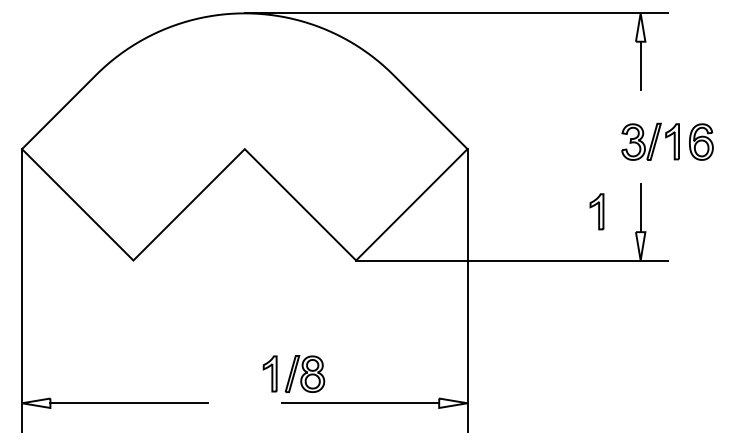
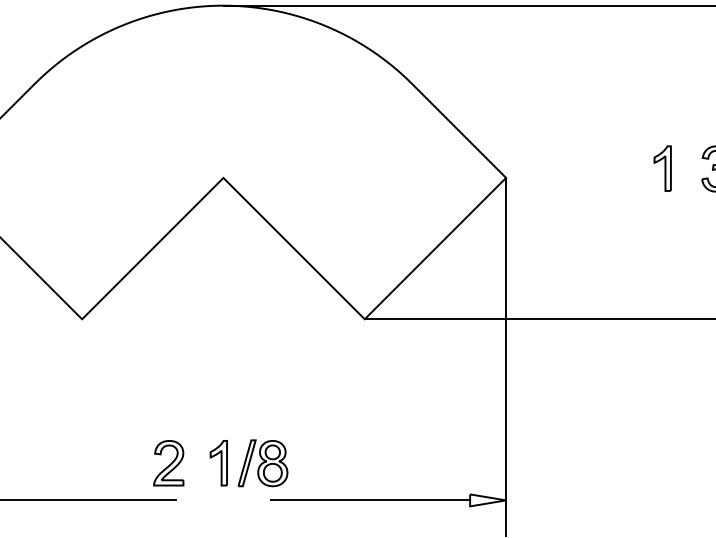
part: (596, 211) -> (662, 168), moved
part: (201, 373) -> (168, 462), added
part: (293, 373) -> (248, 462), moved

